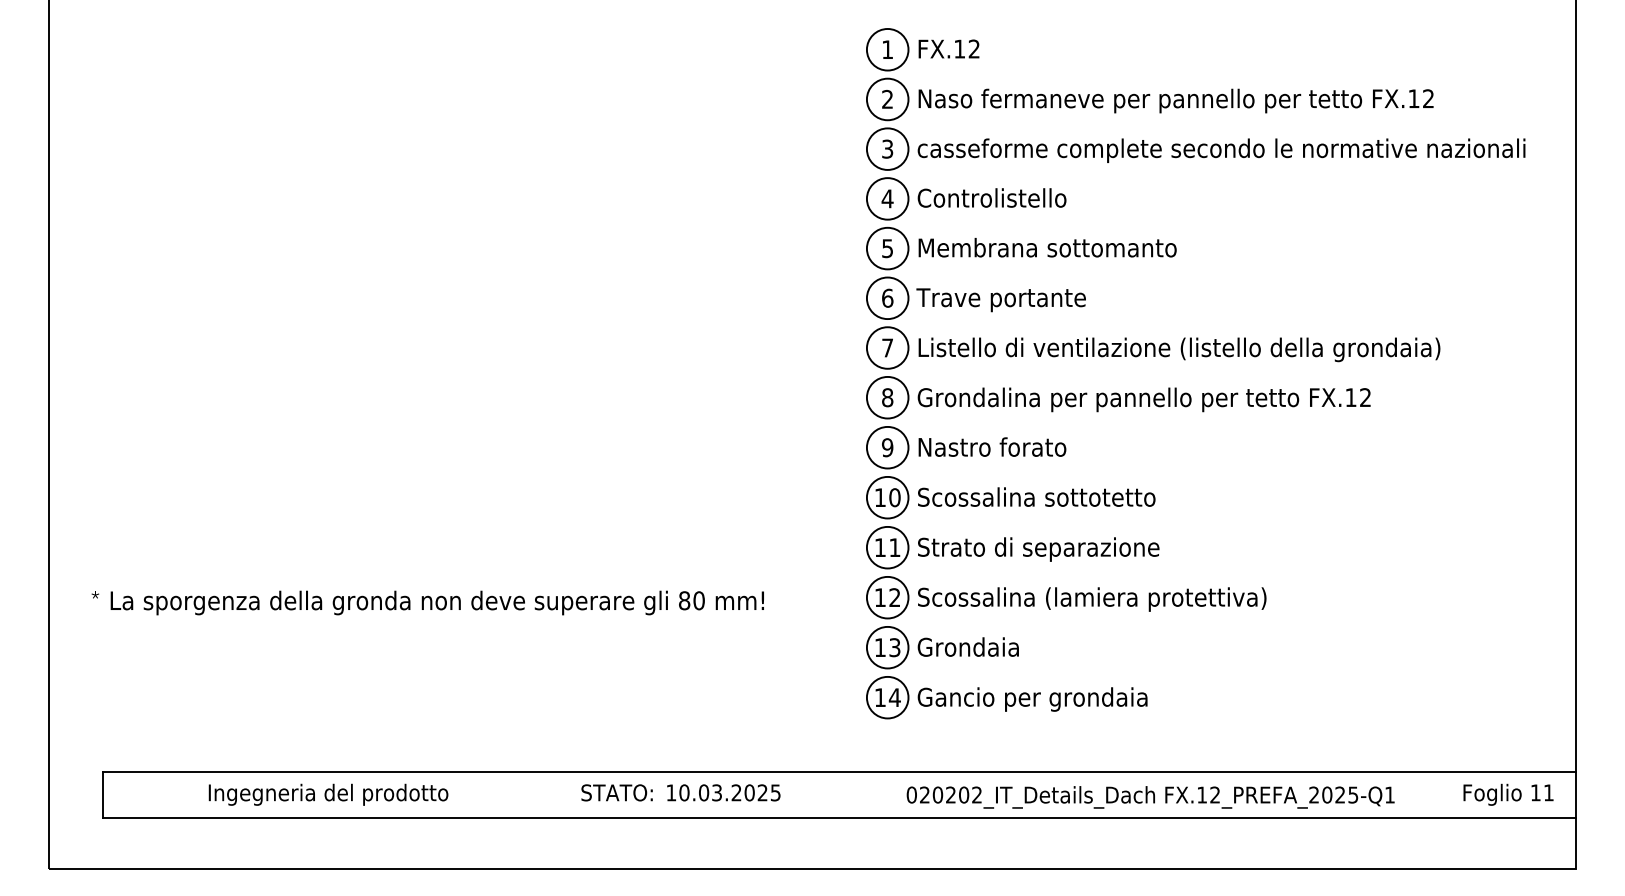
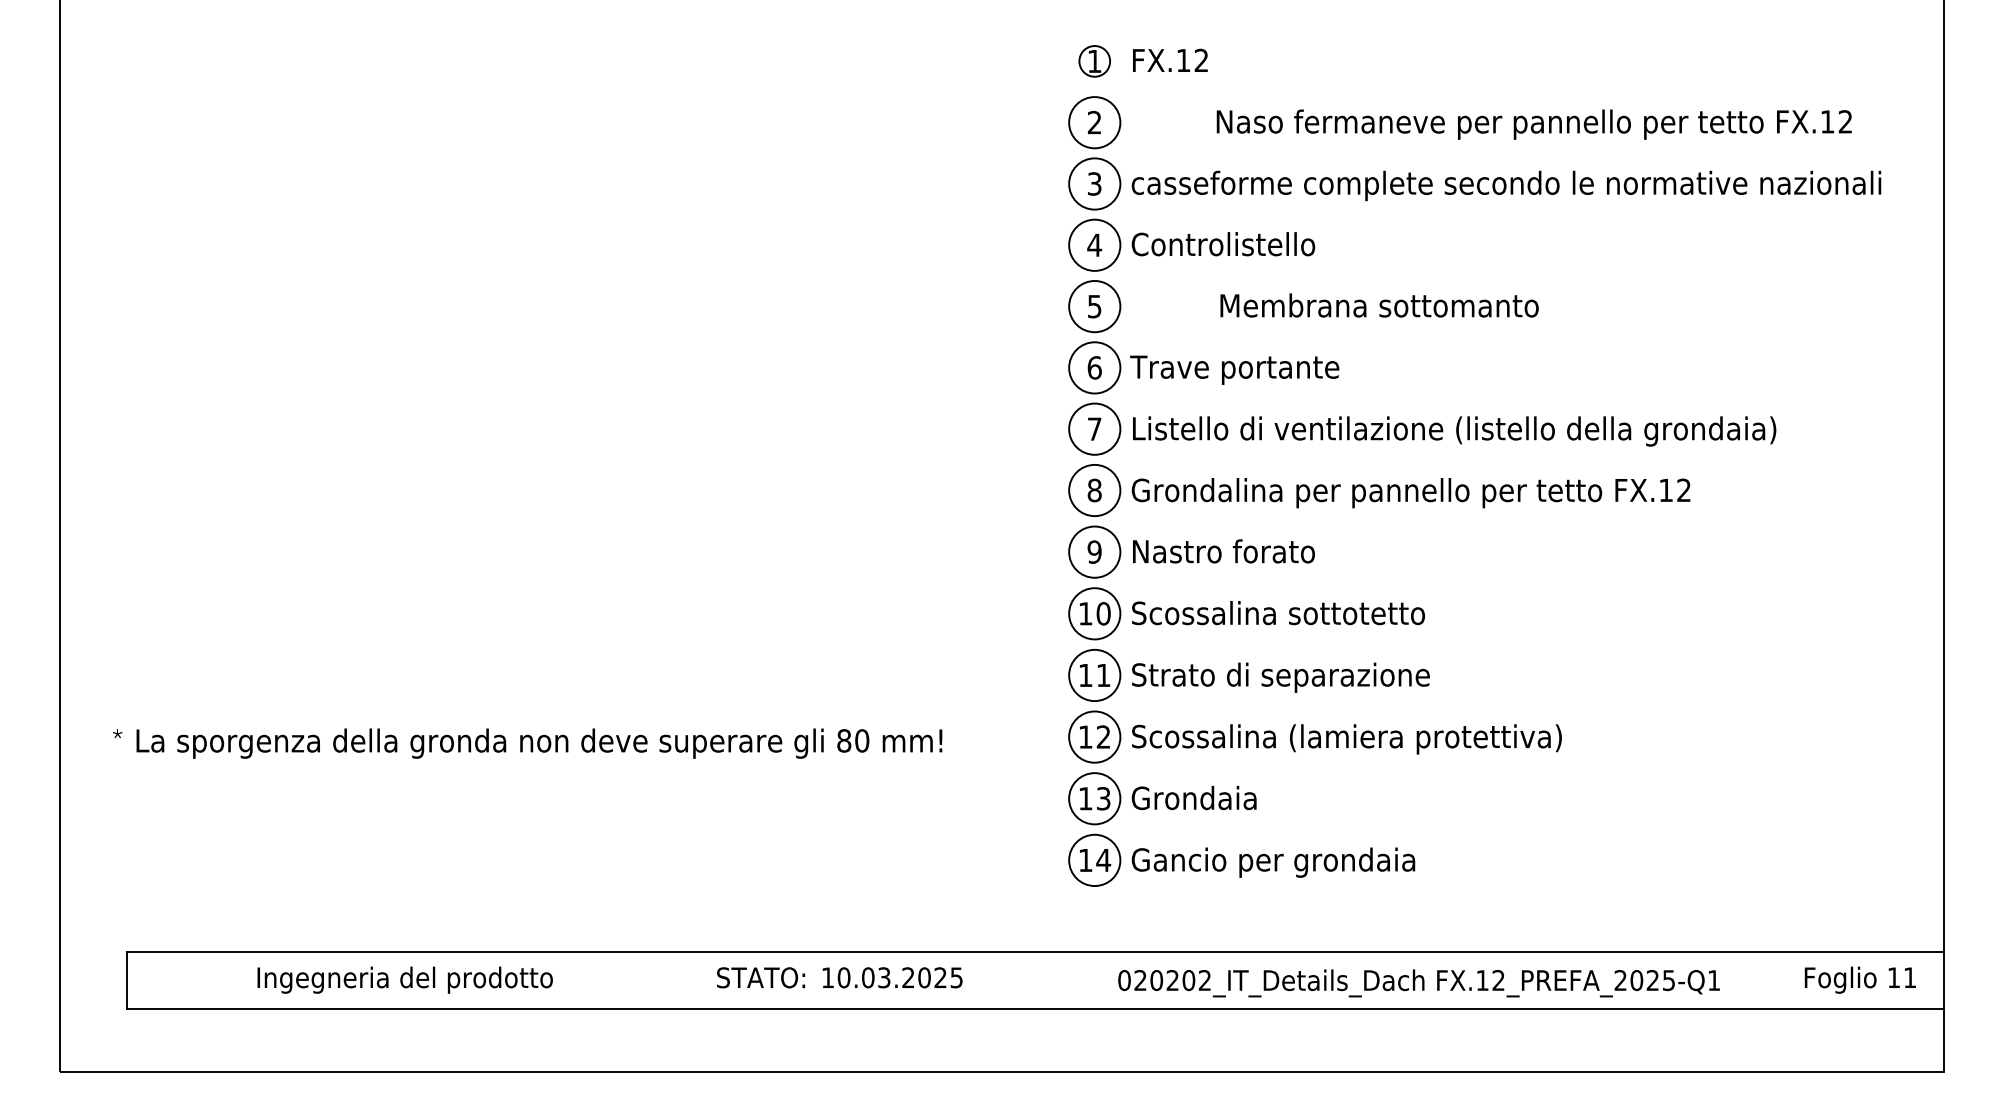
circle: (887, 49) -> (1094, 61), size x0.6
text: (1175, 100) -> (1533, 123), moved
text: (1047, 247) -> (1379, 305), moved

